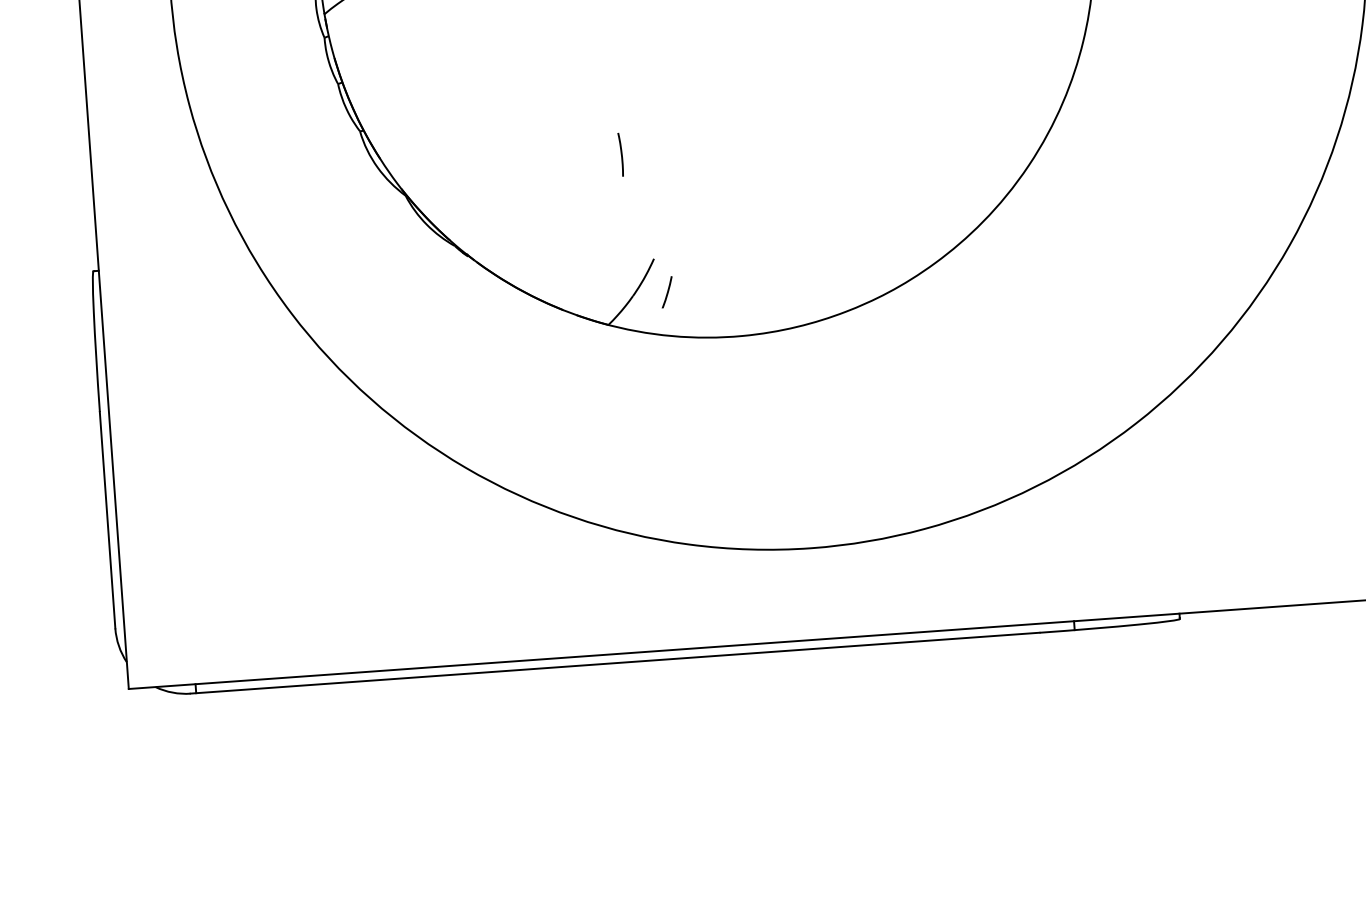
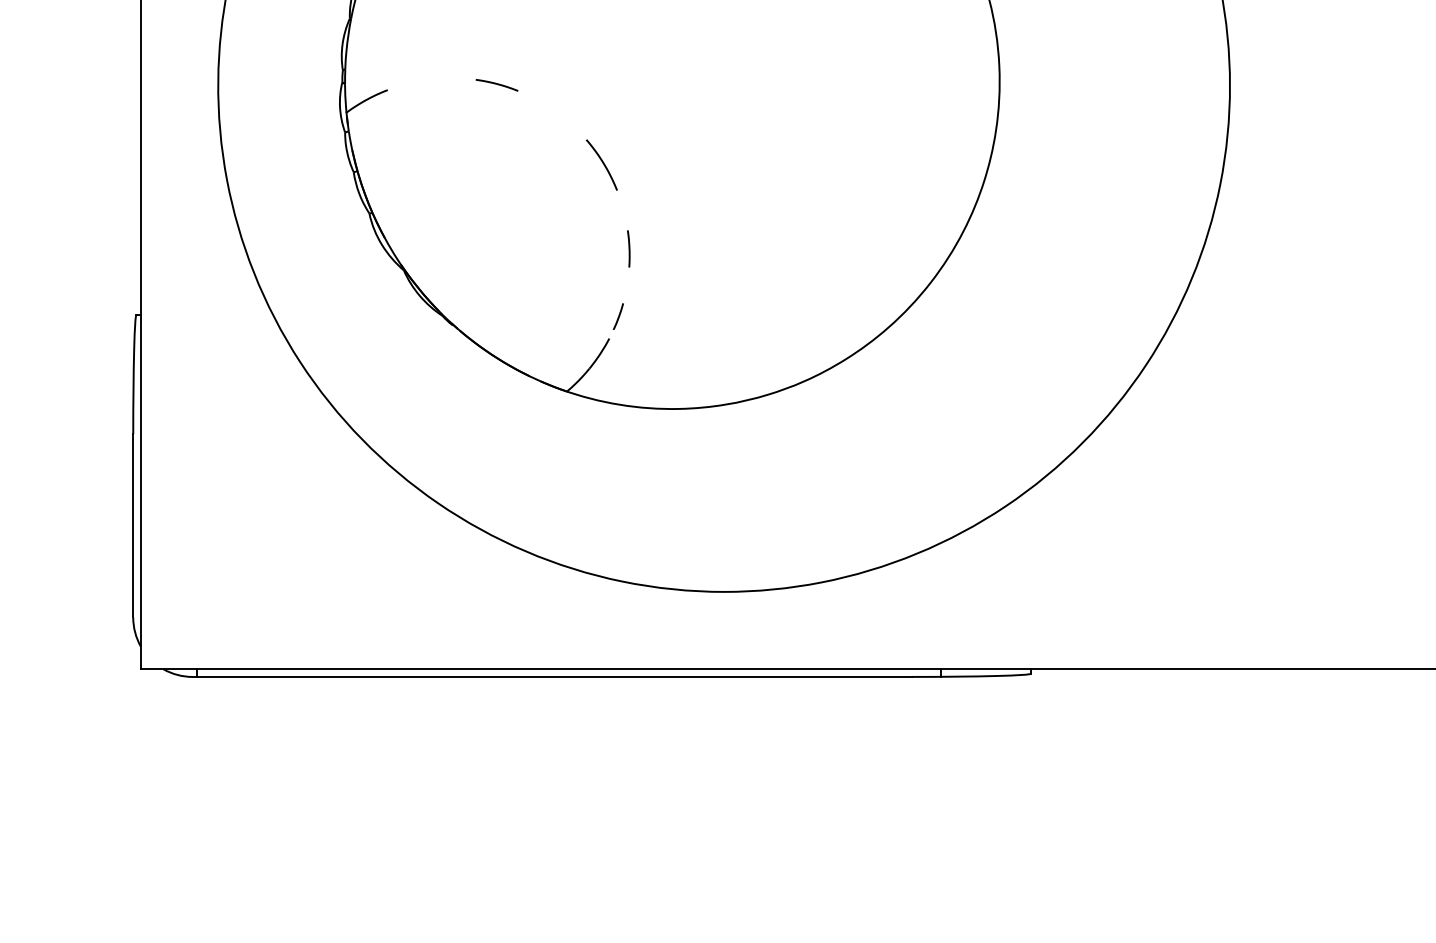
curve: (631, 52) -> (602, 163), added
line: (620, 154) -> (628, 248), moved
line: (667, 292) -> (618, 316), moved

